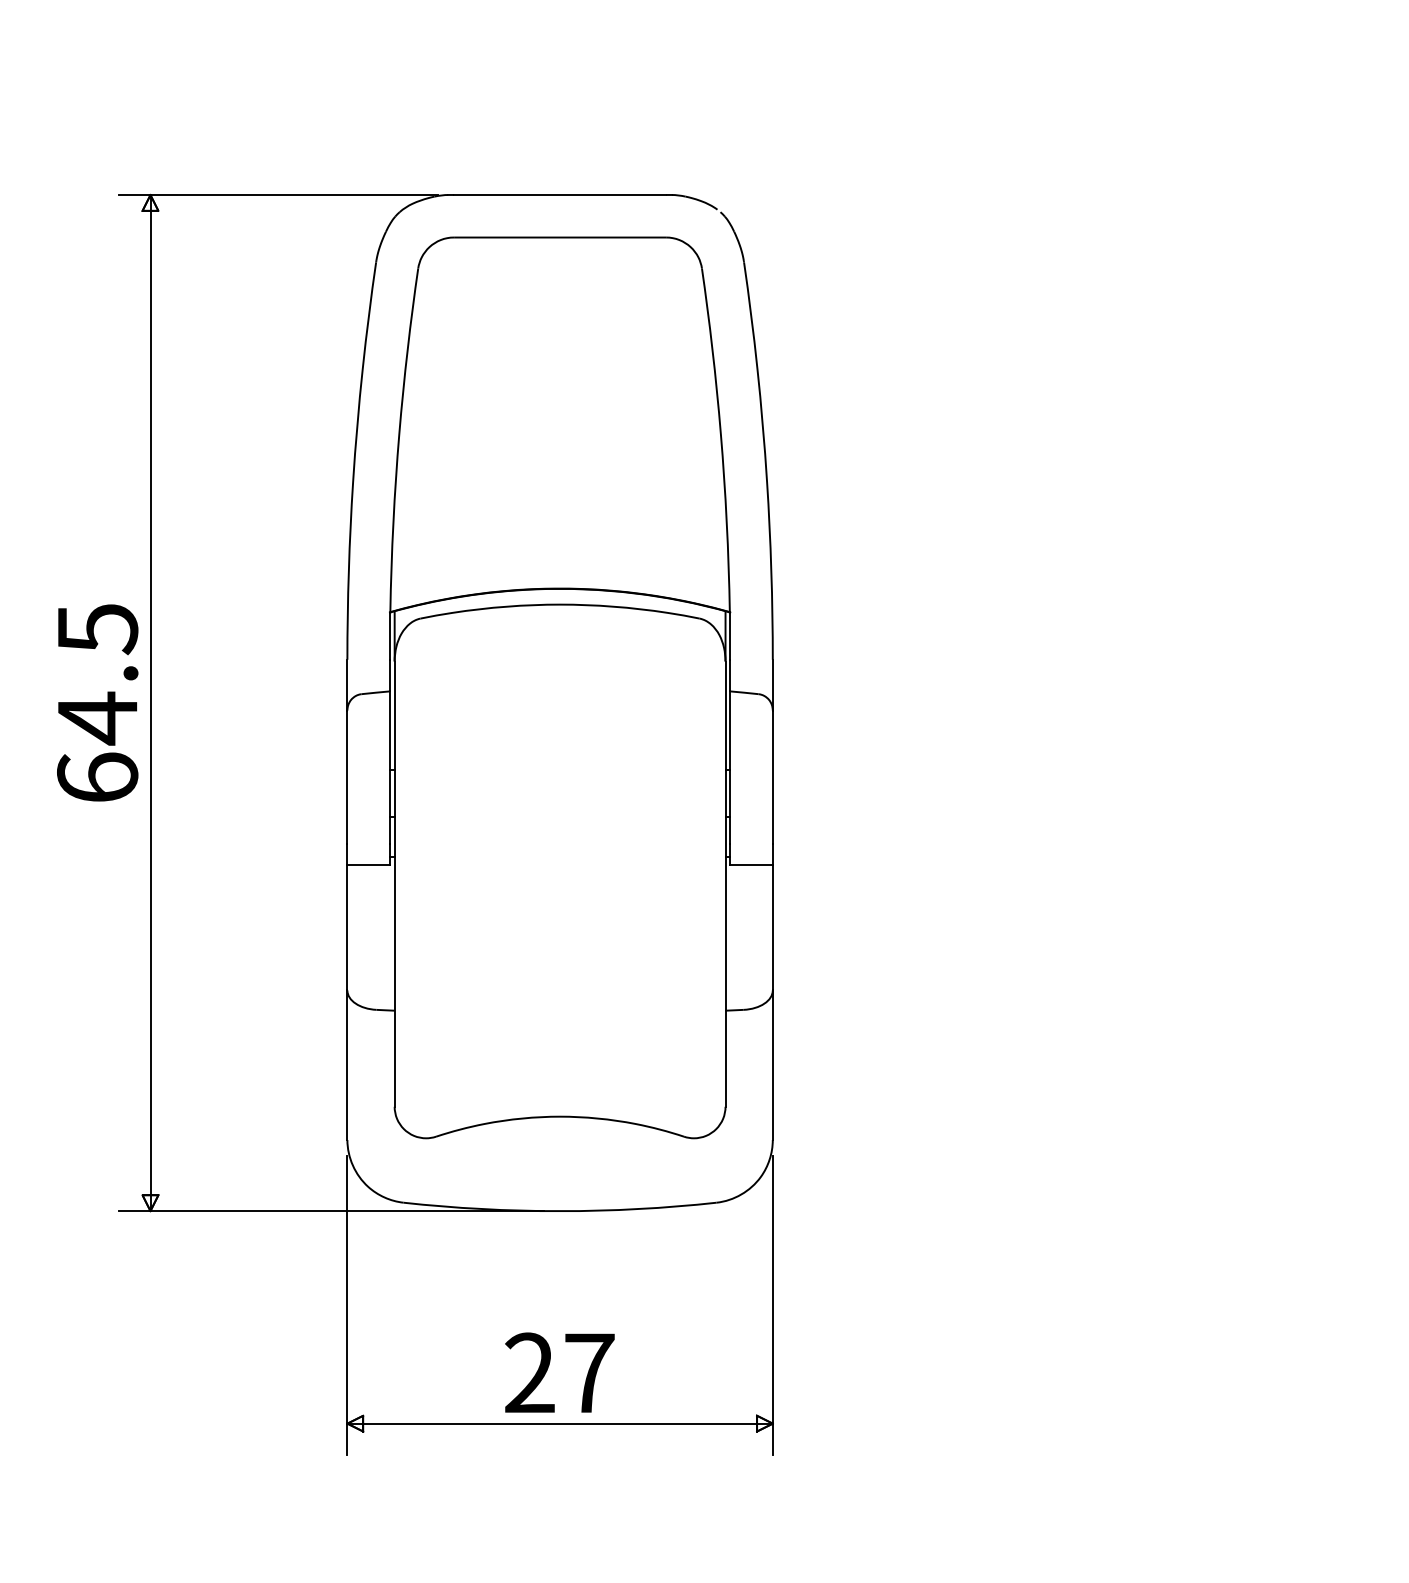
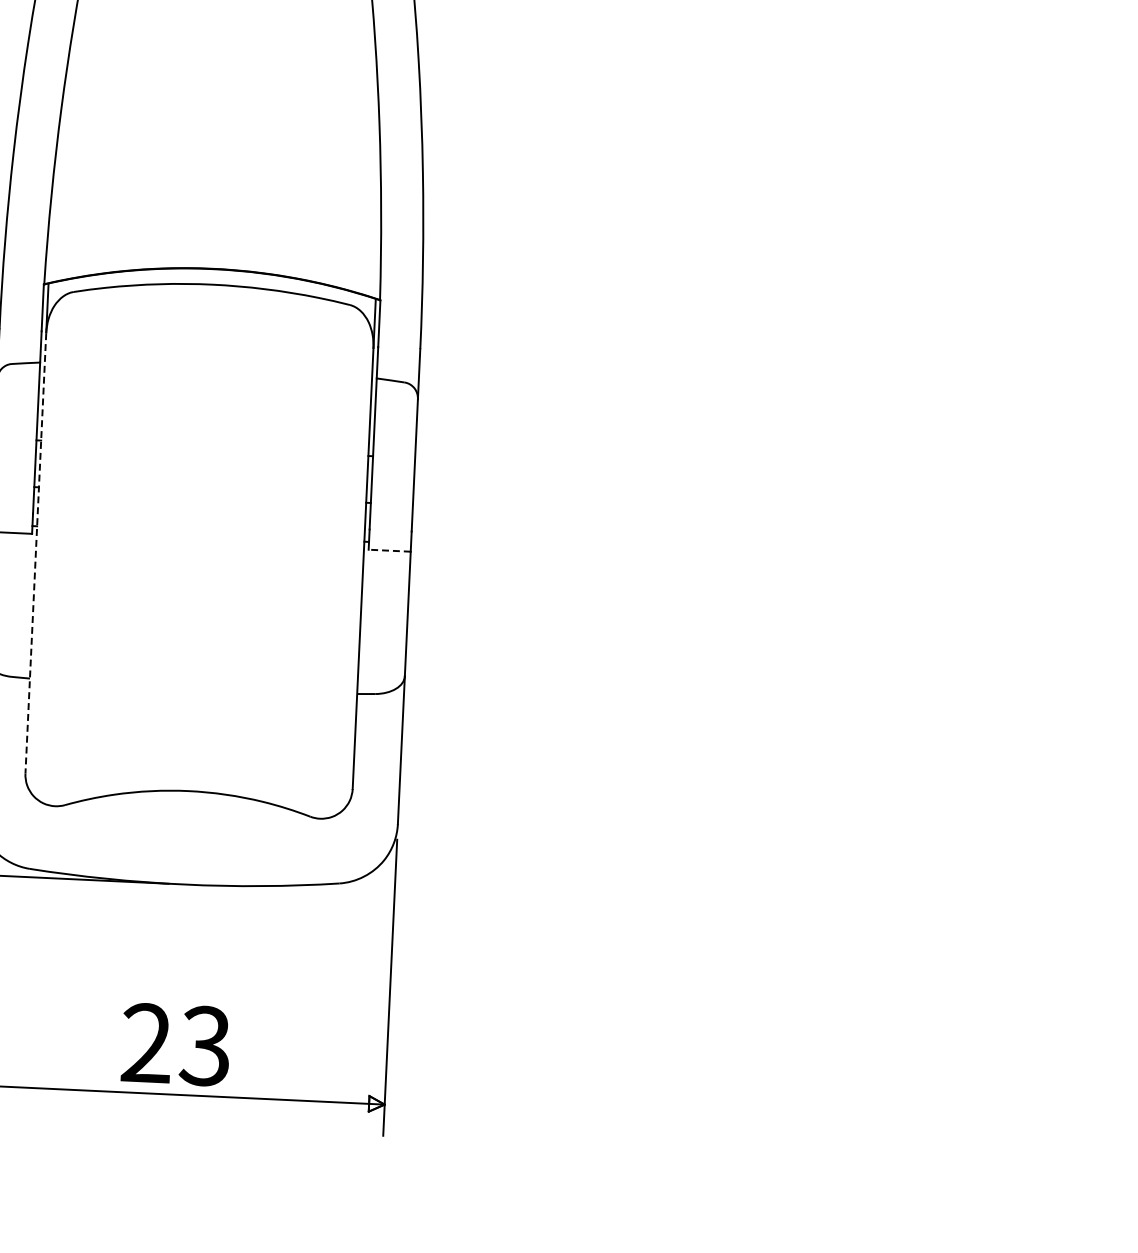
line: (751, 864) -> (389, 550), solid -> dashed
line: (394, 884) -> (35, 553), solid -> dashed
text: (588, 1372) -> (204, 1045), 27 -> 23

